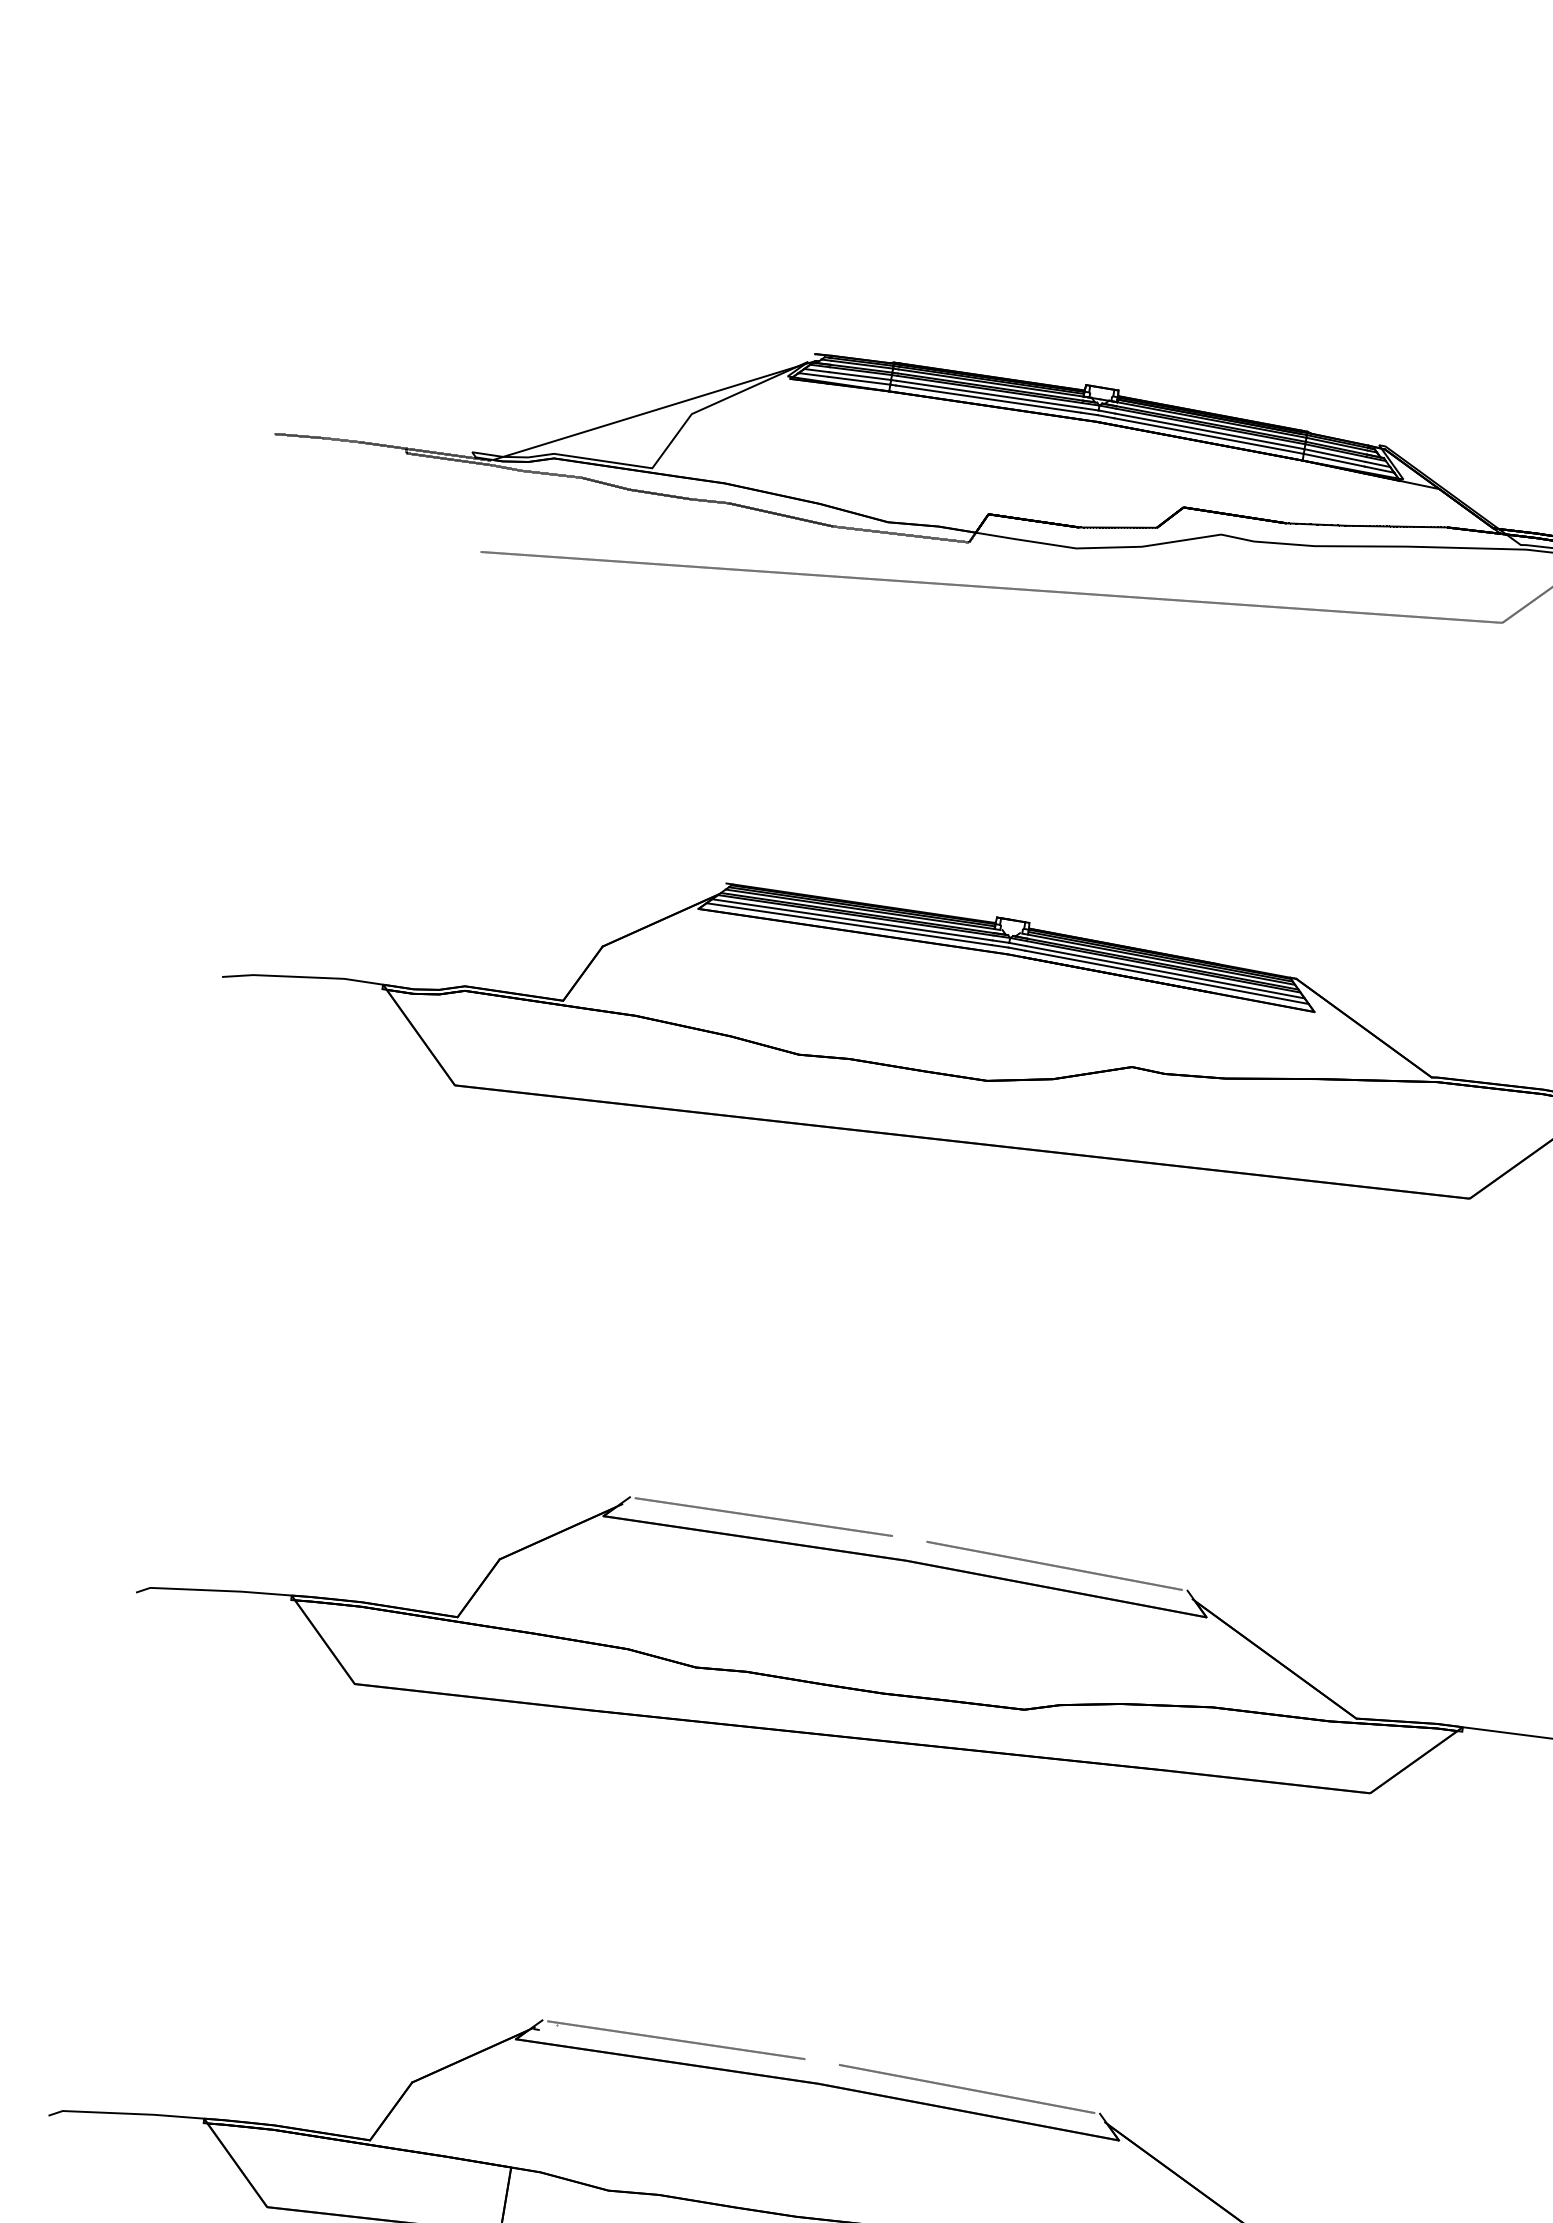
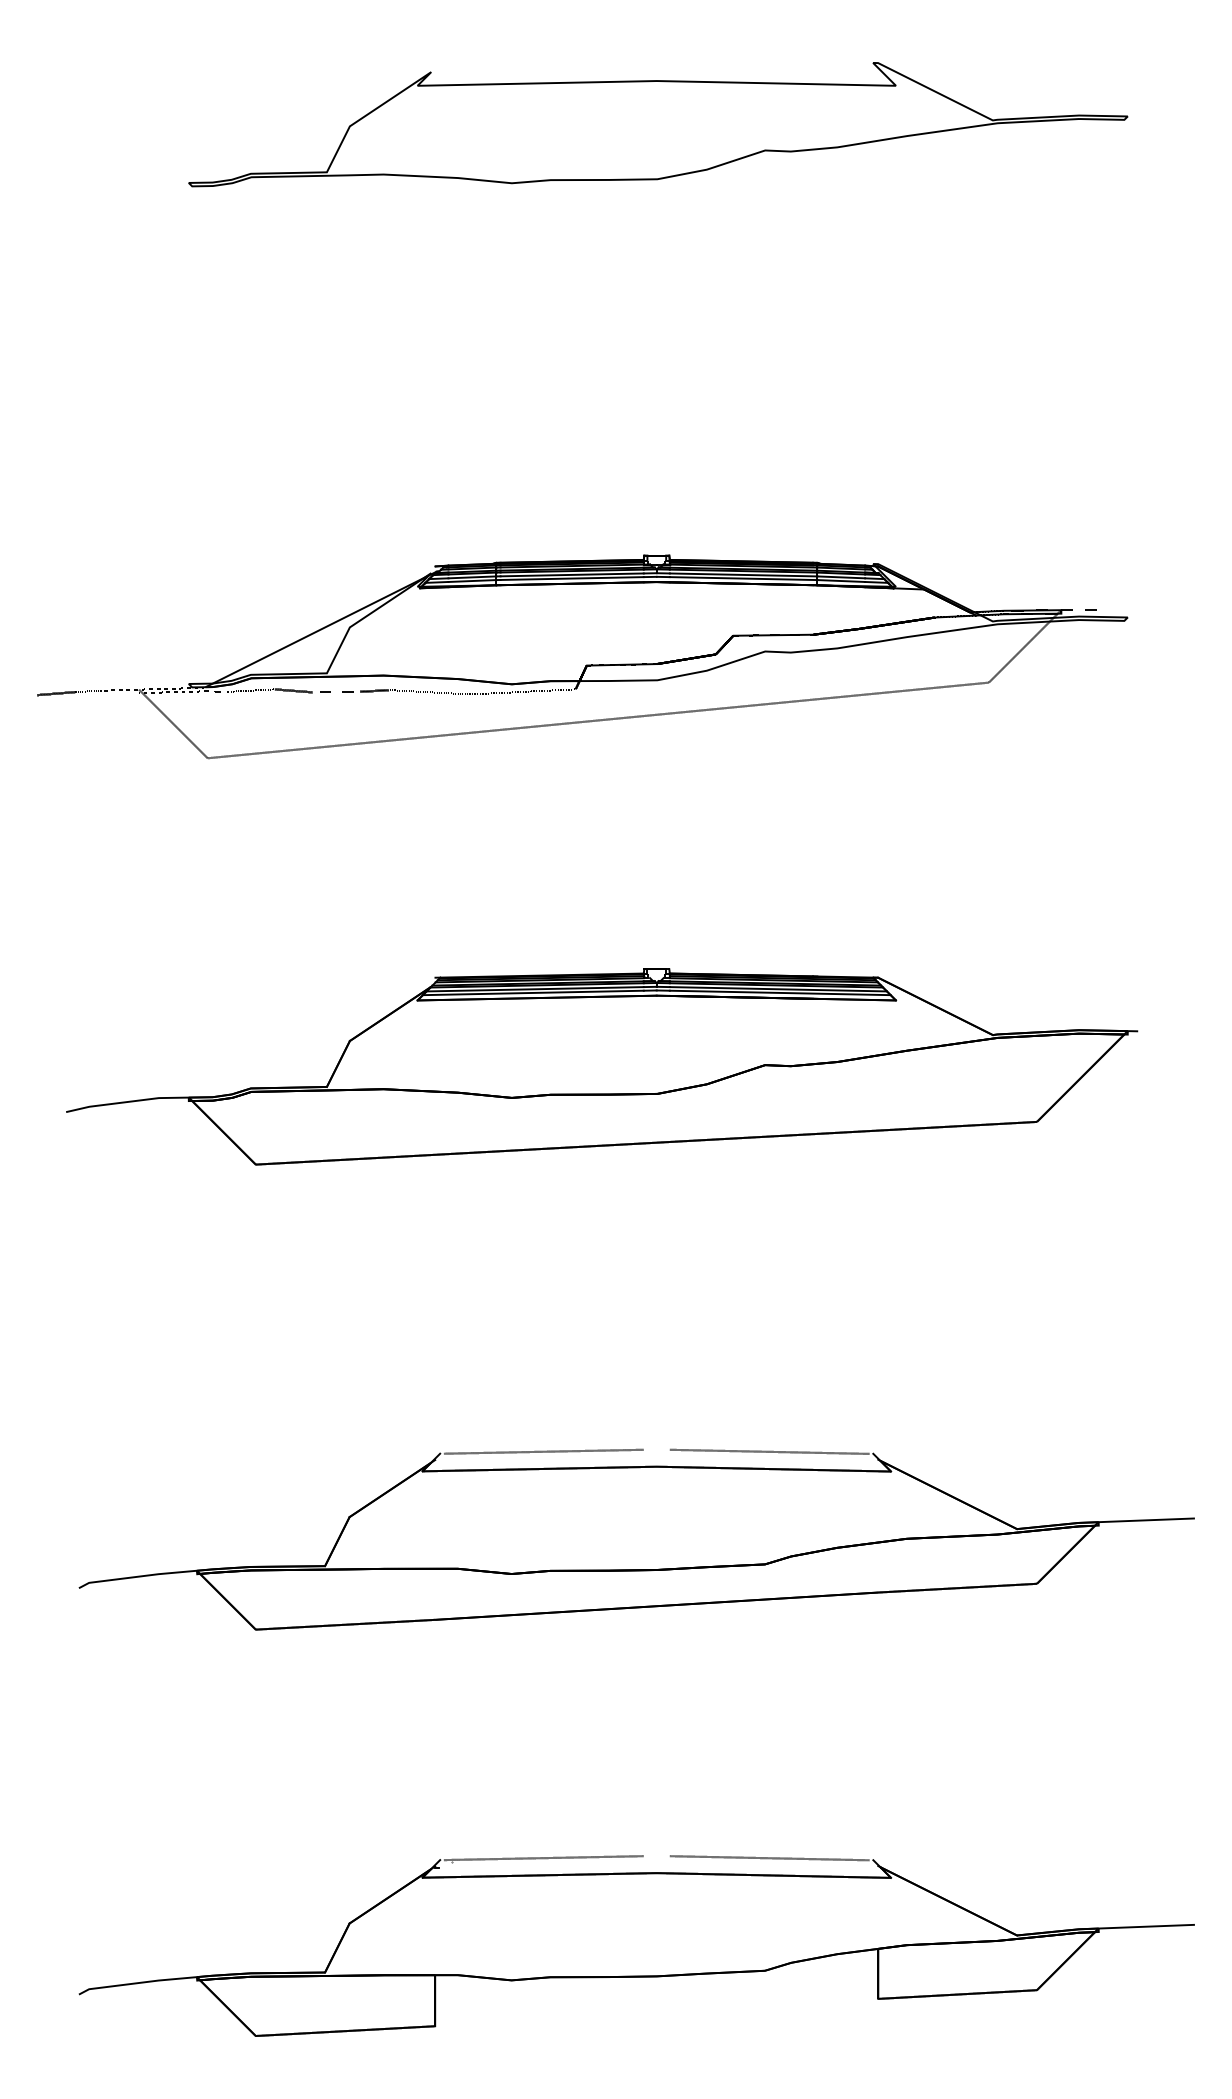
line: (444, 499) -> (173, 723), added

